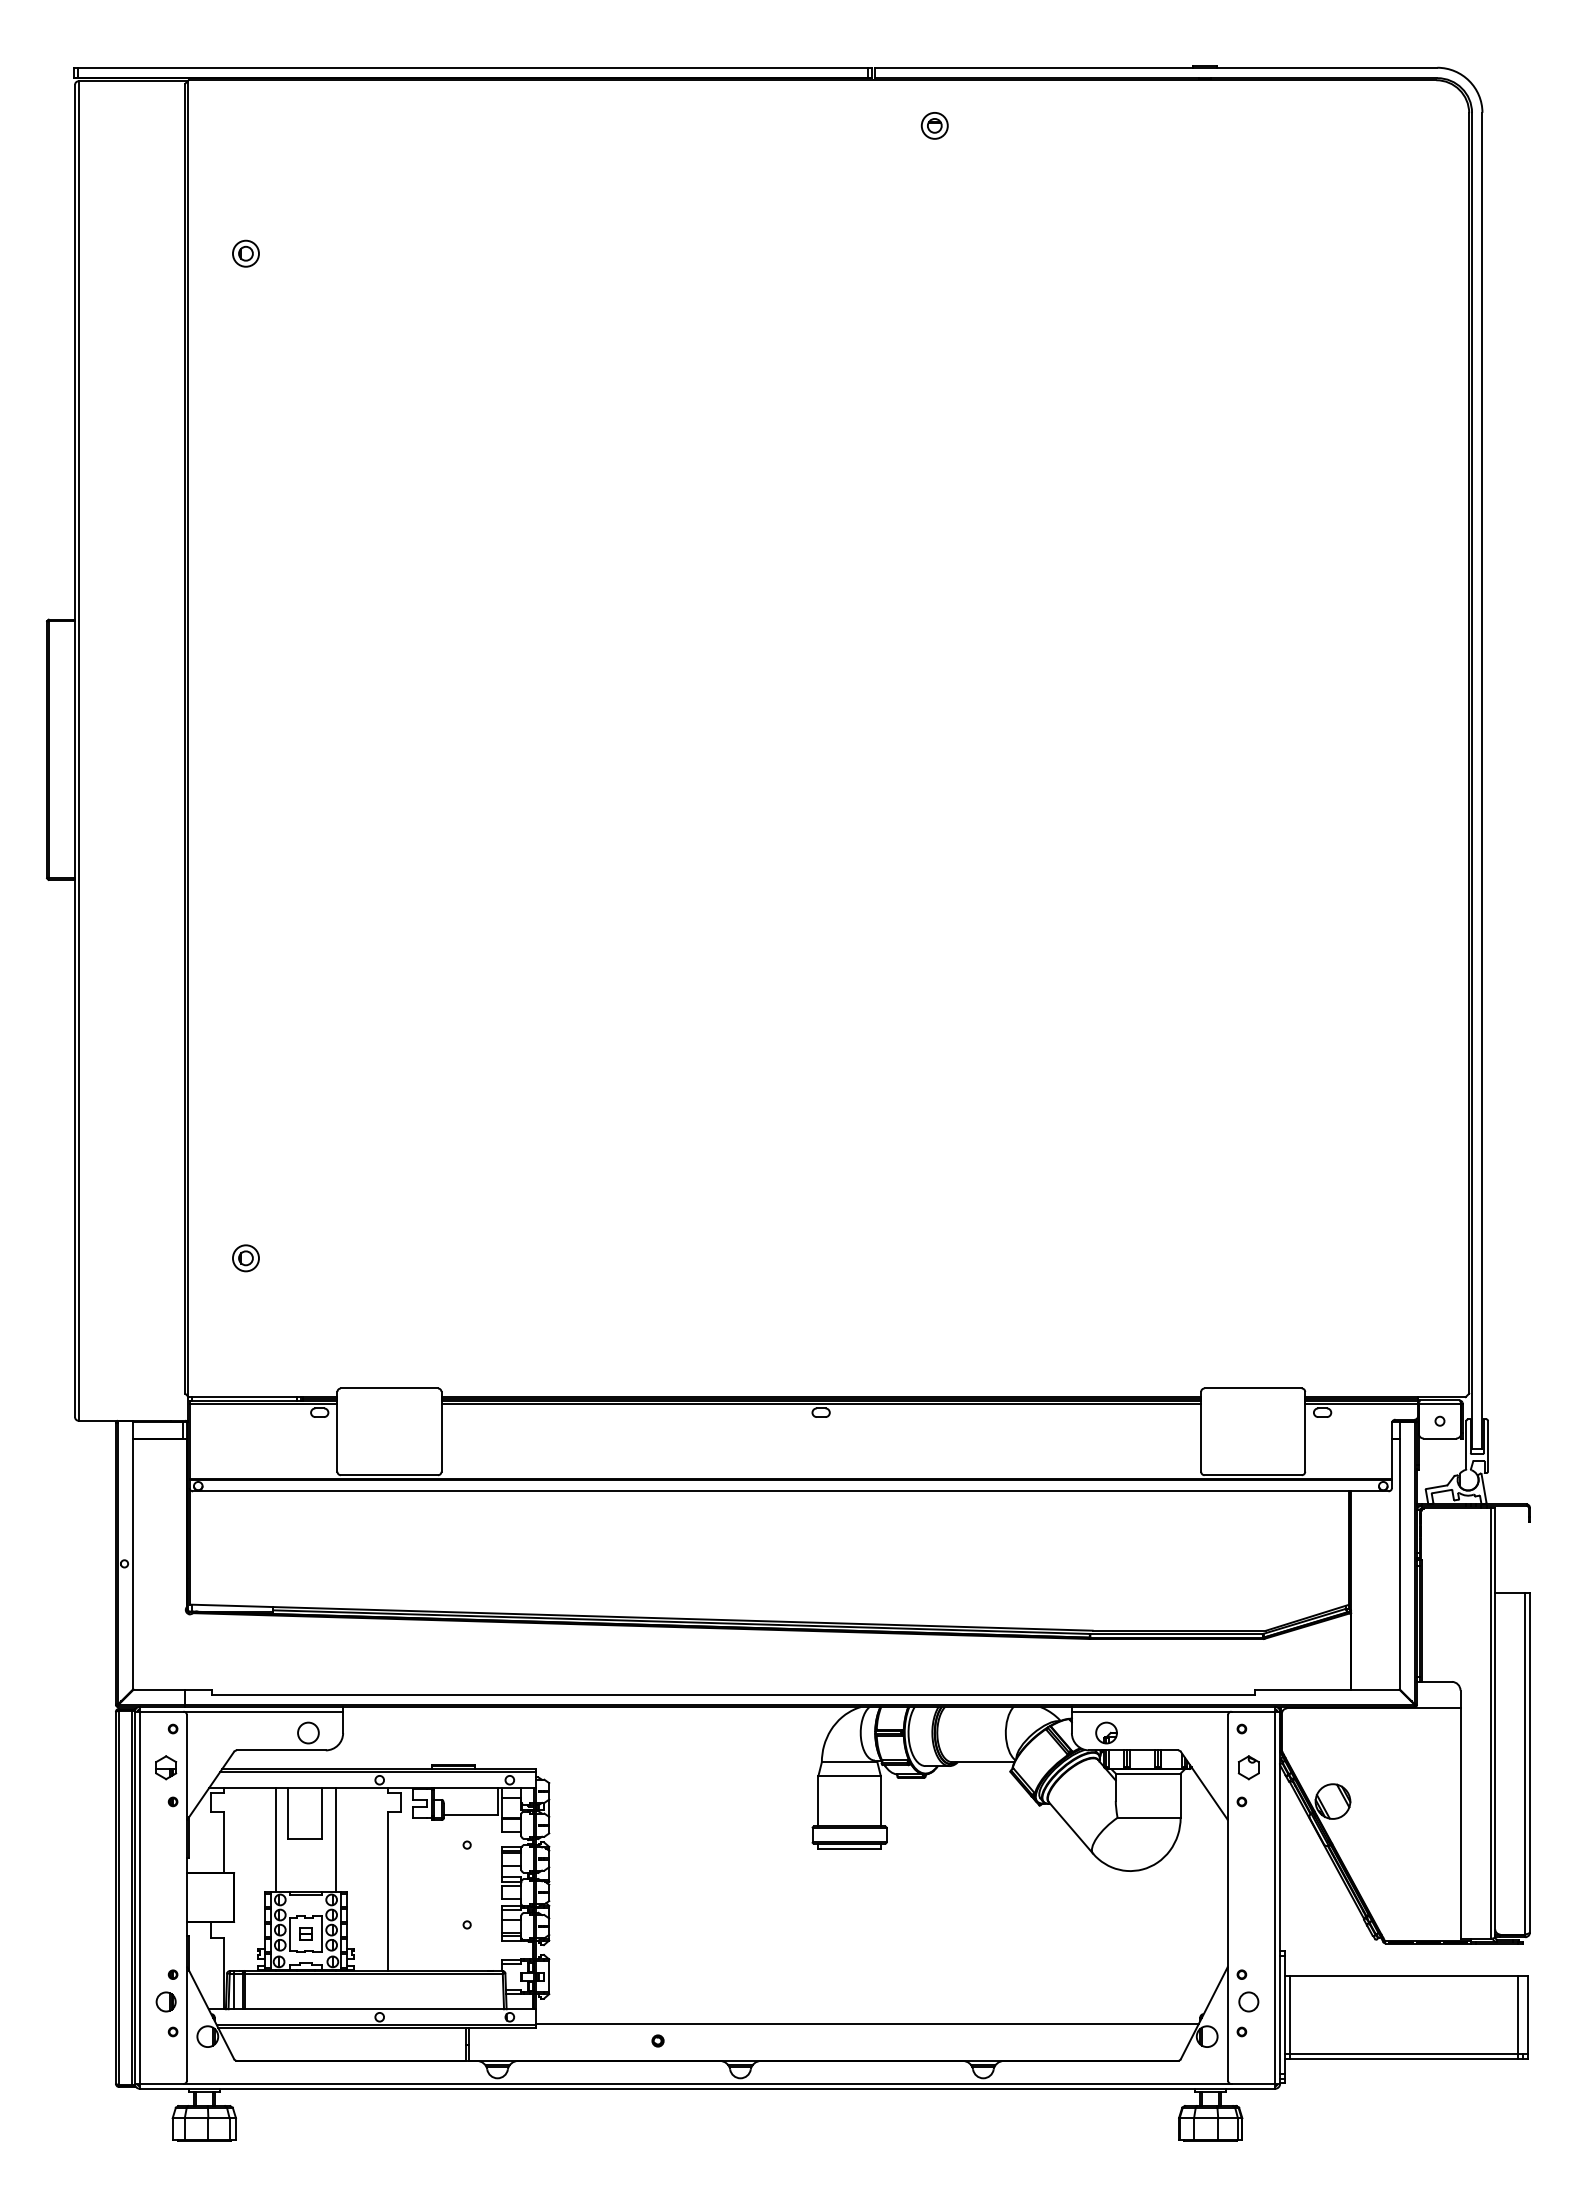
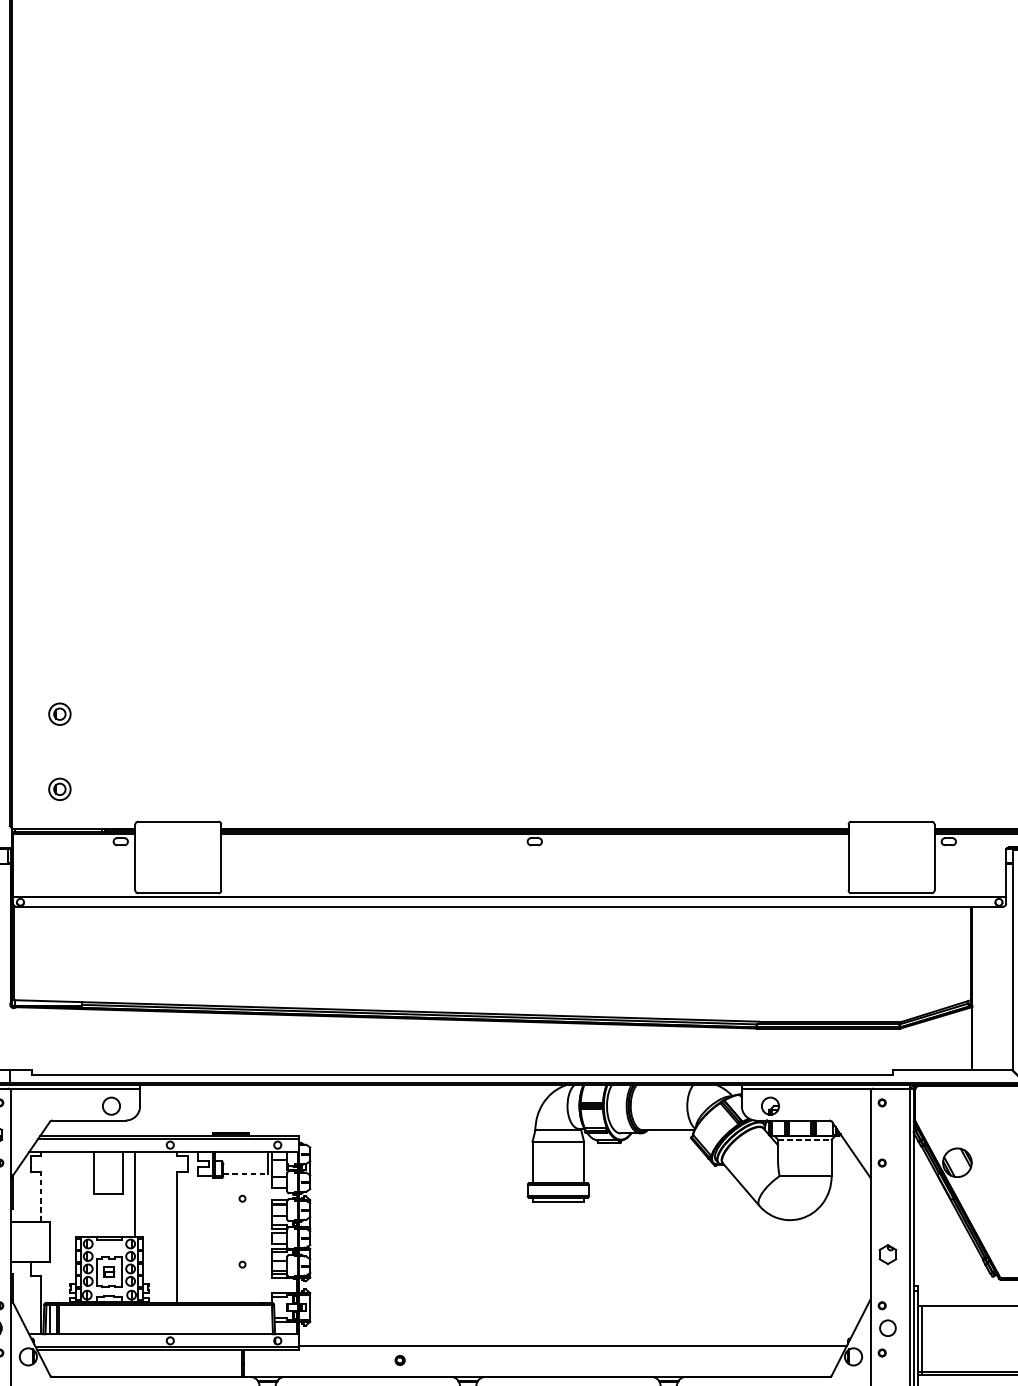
part: (245, 1349) -> (59, 789), added
part: (1248, 1767) -> (887, 1254), moved
line: (1148, 1773) -> (805, 1139), solid -> dashed
line: (470, 1815) -> (245, 1174), solid -> dashed
line: (275, 1839) -> (84, 1194), removed
line: (223, 1842) -> (41, 1196), solid -> dashed

